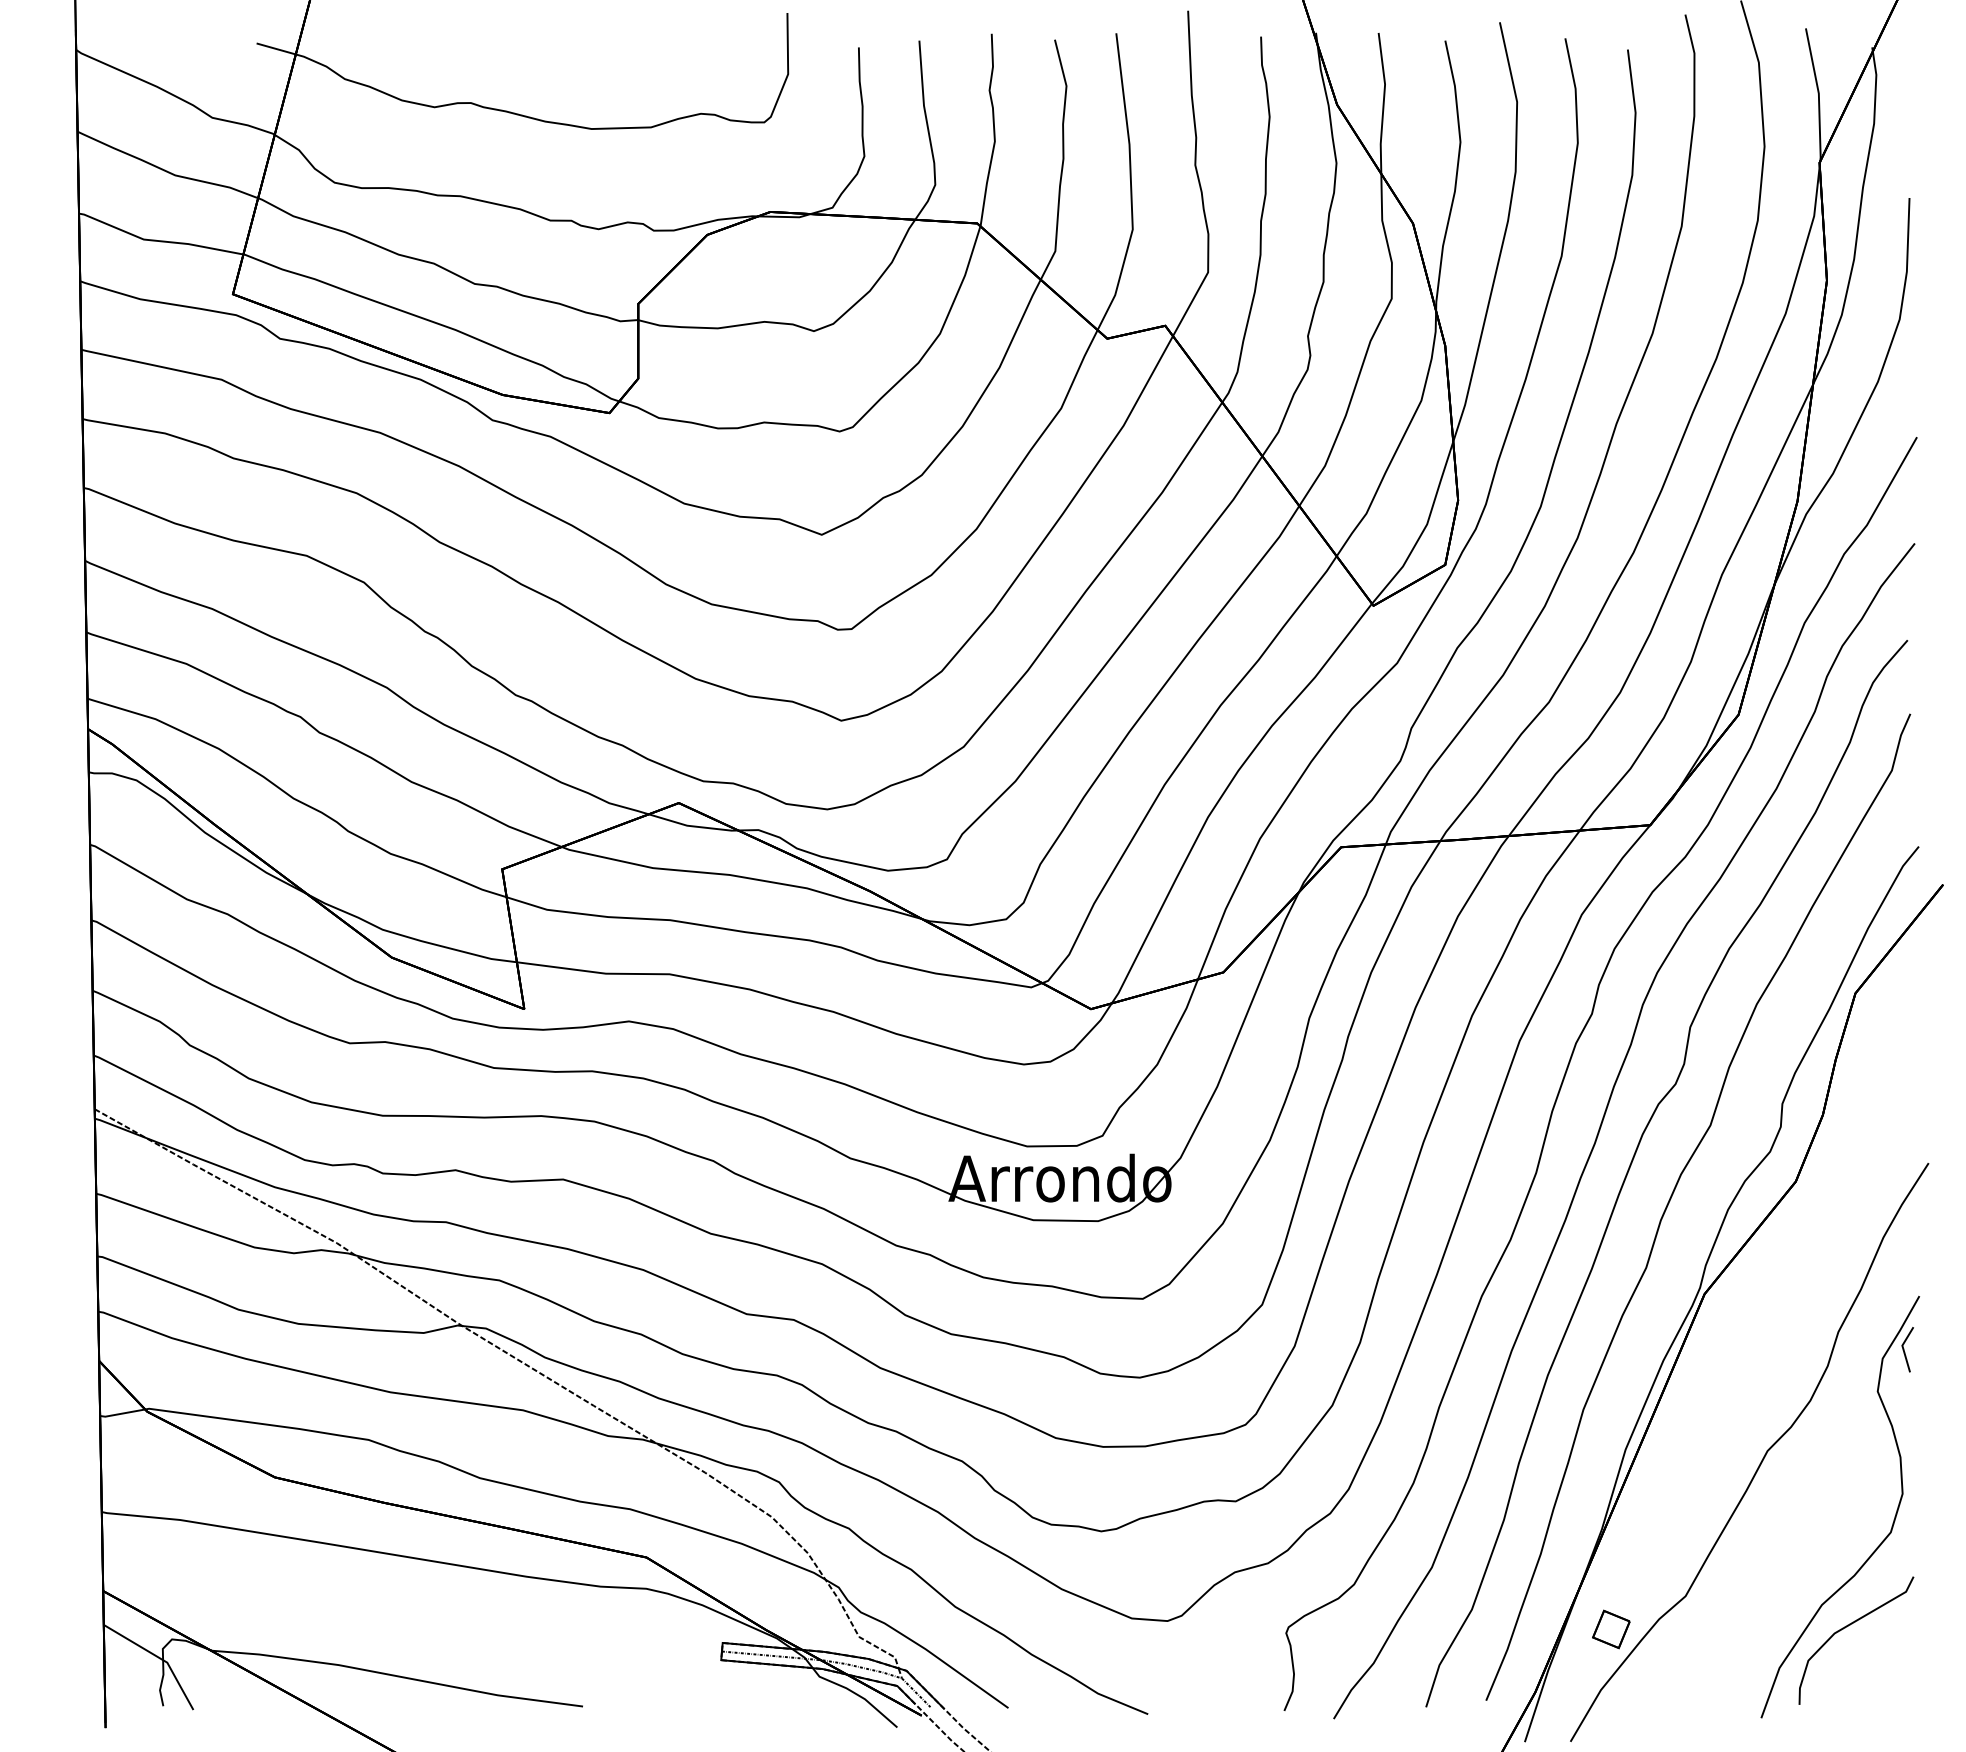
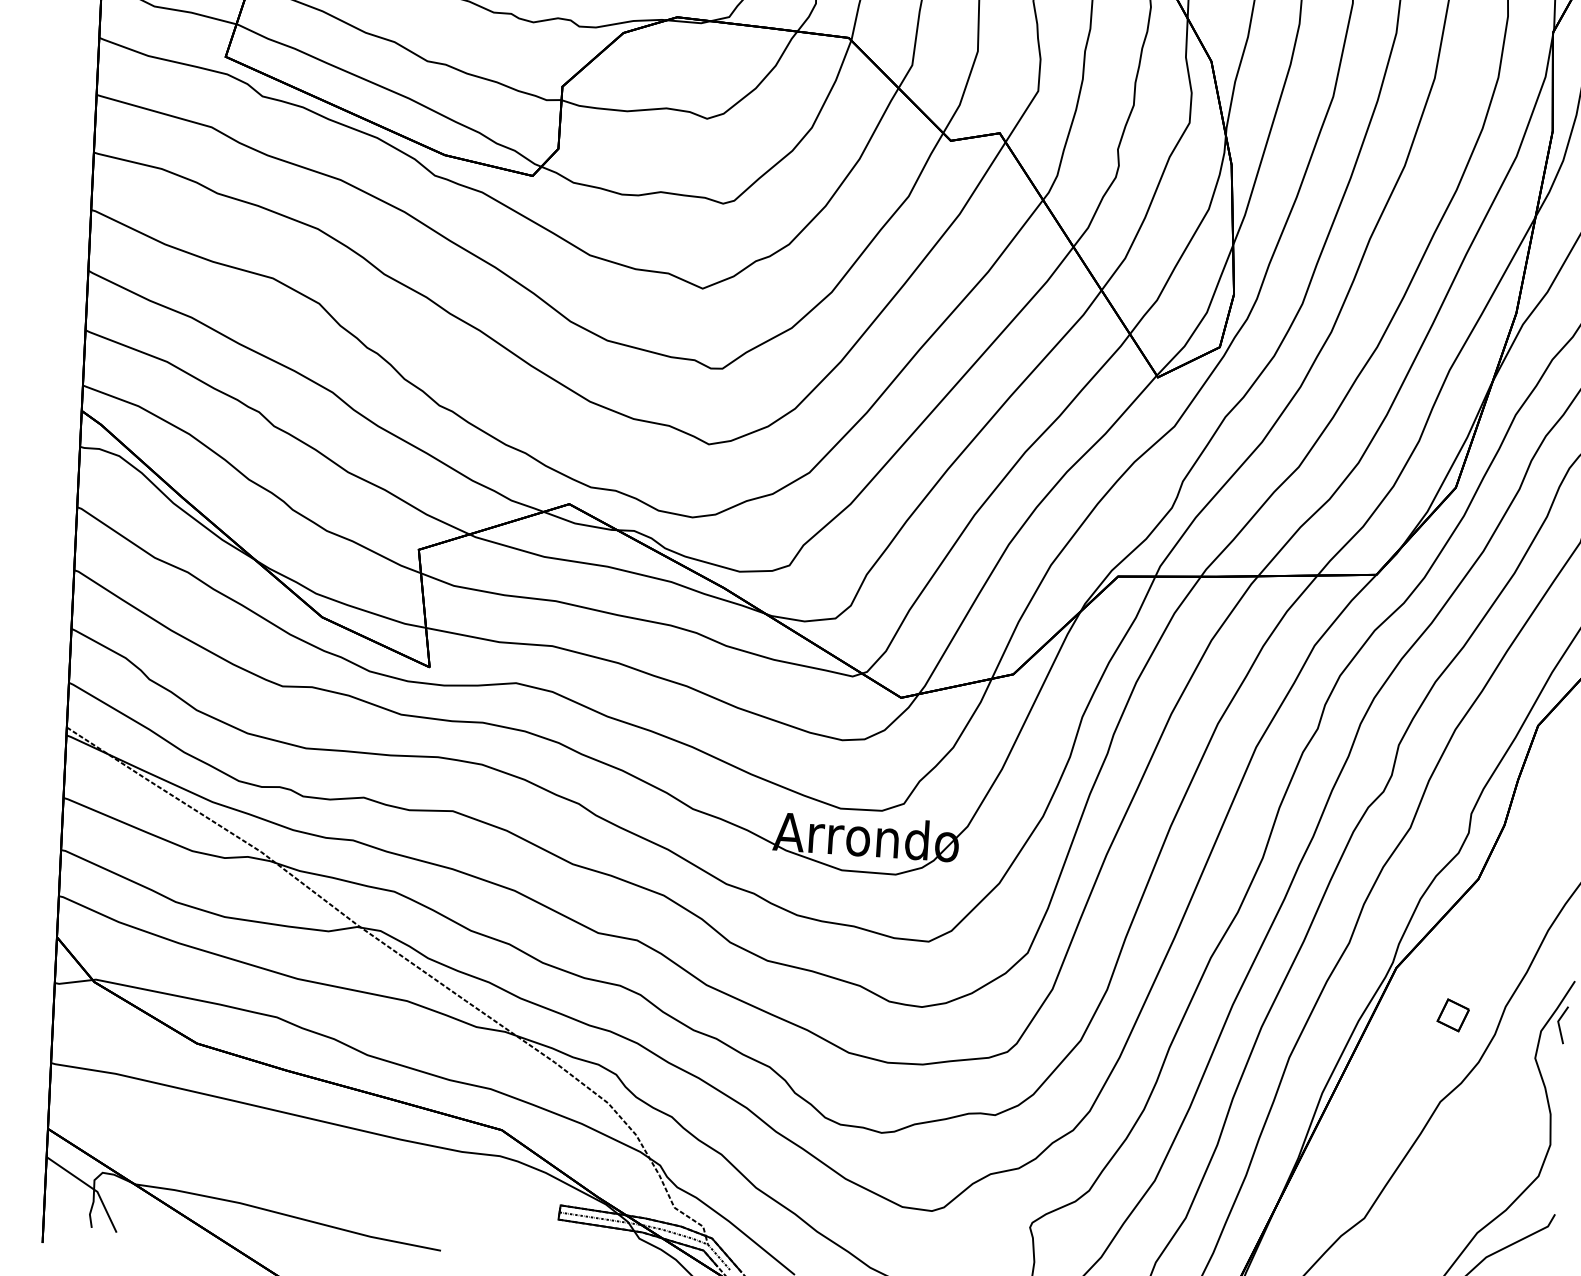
part: (1611, 1629) -> (1453, 1015), moved

